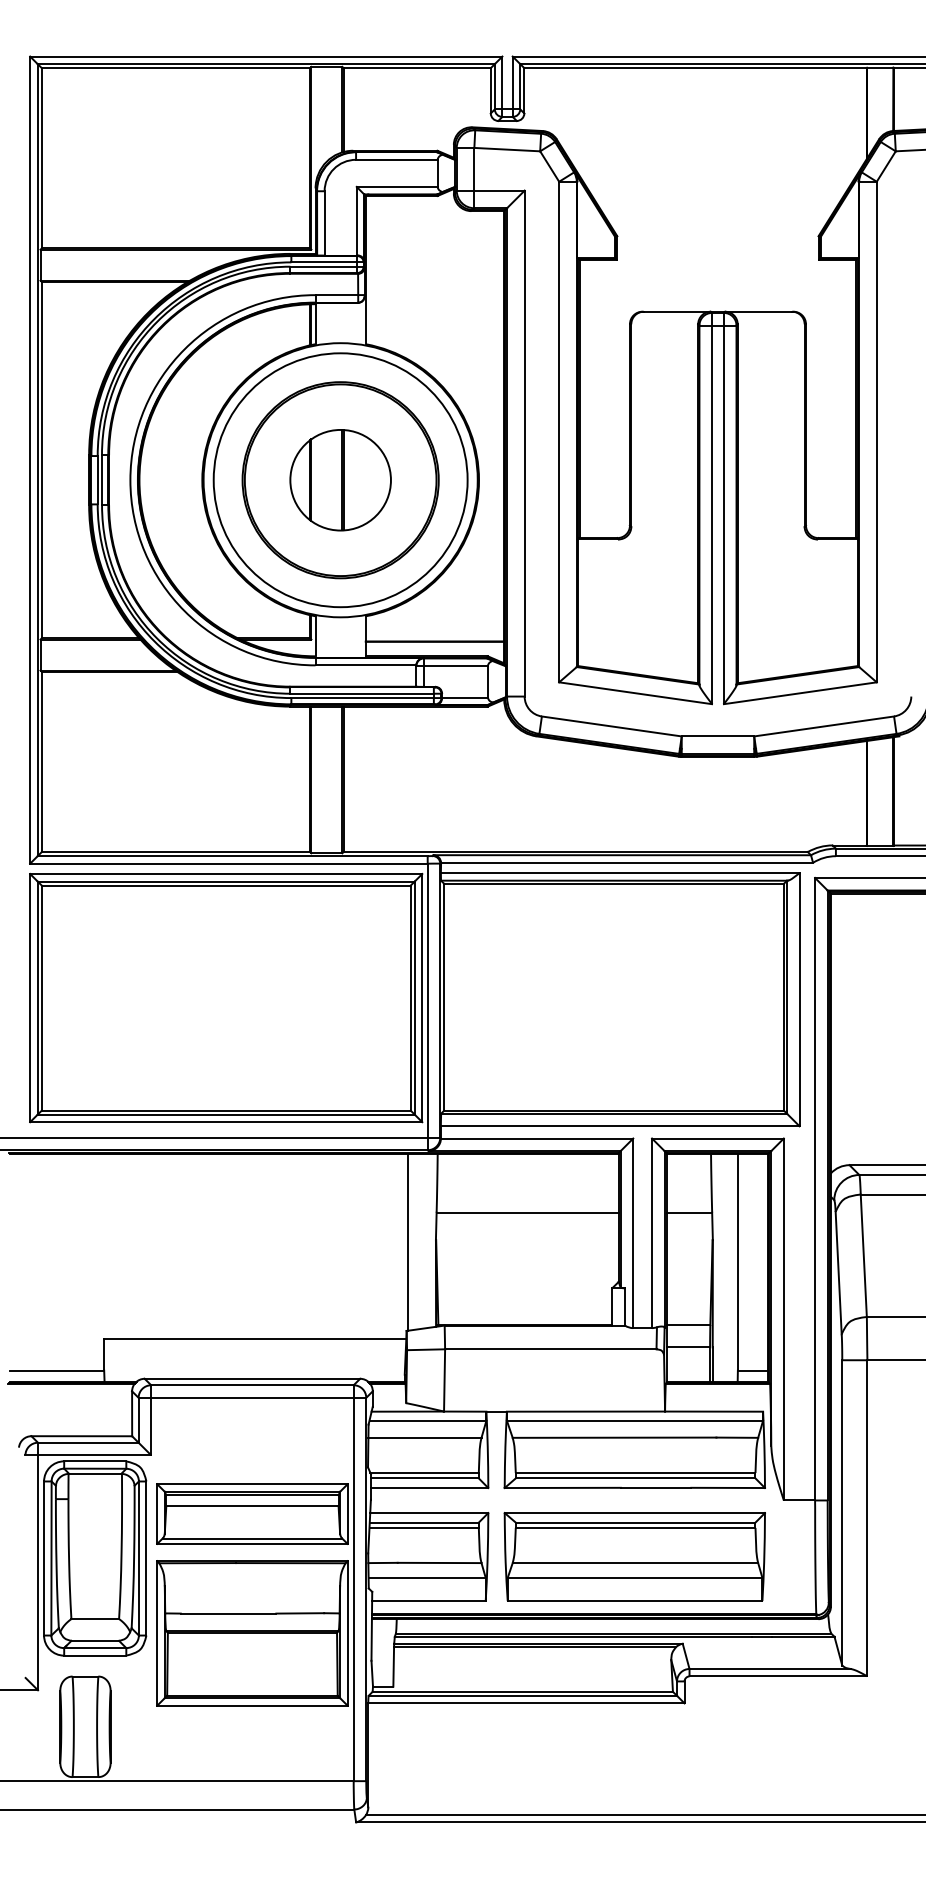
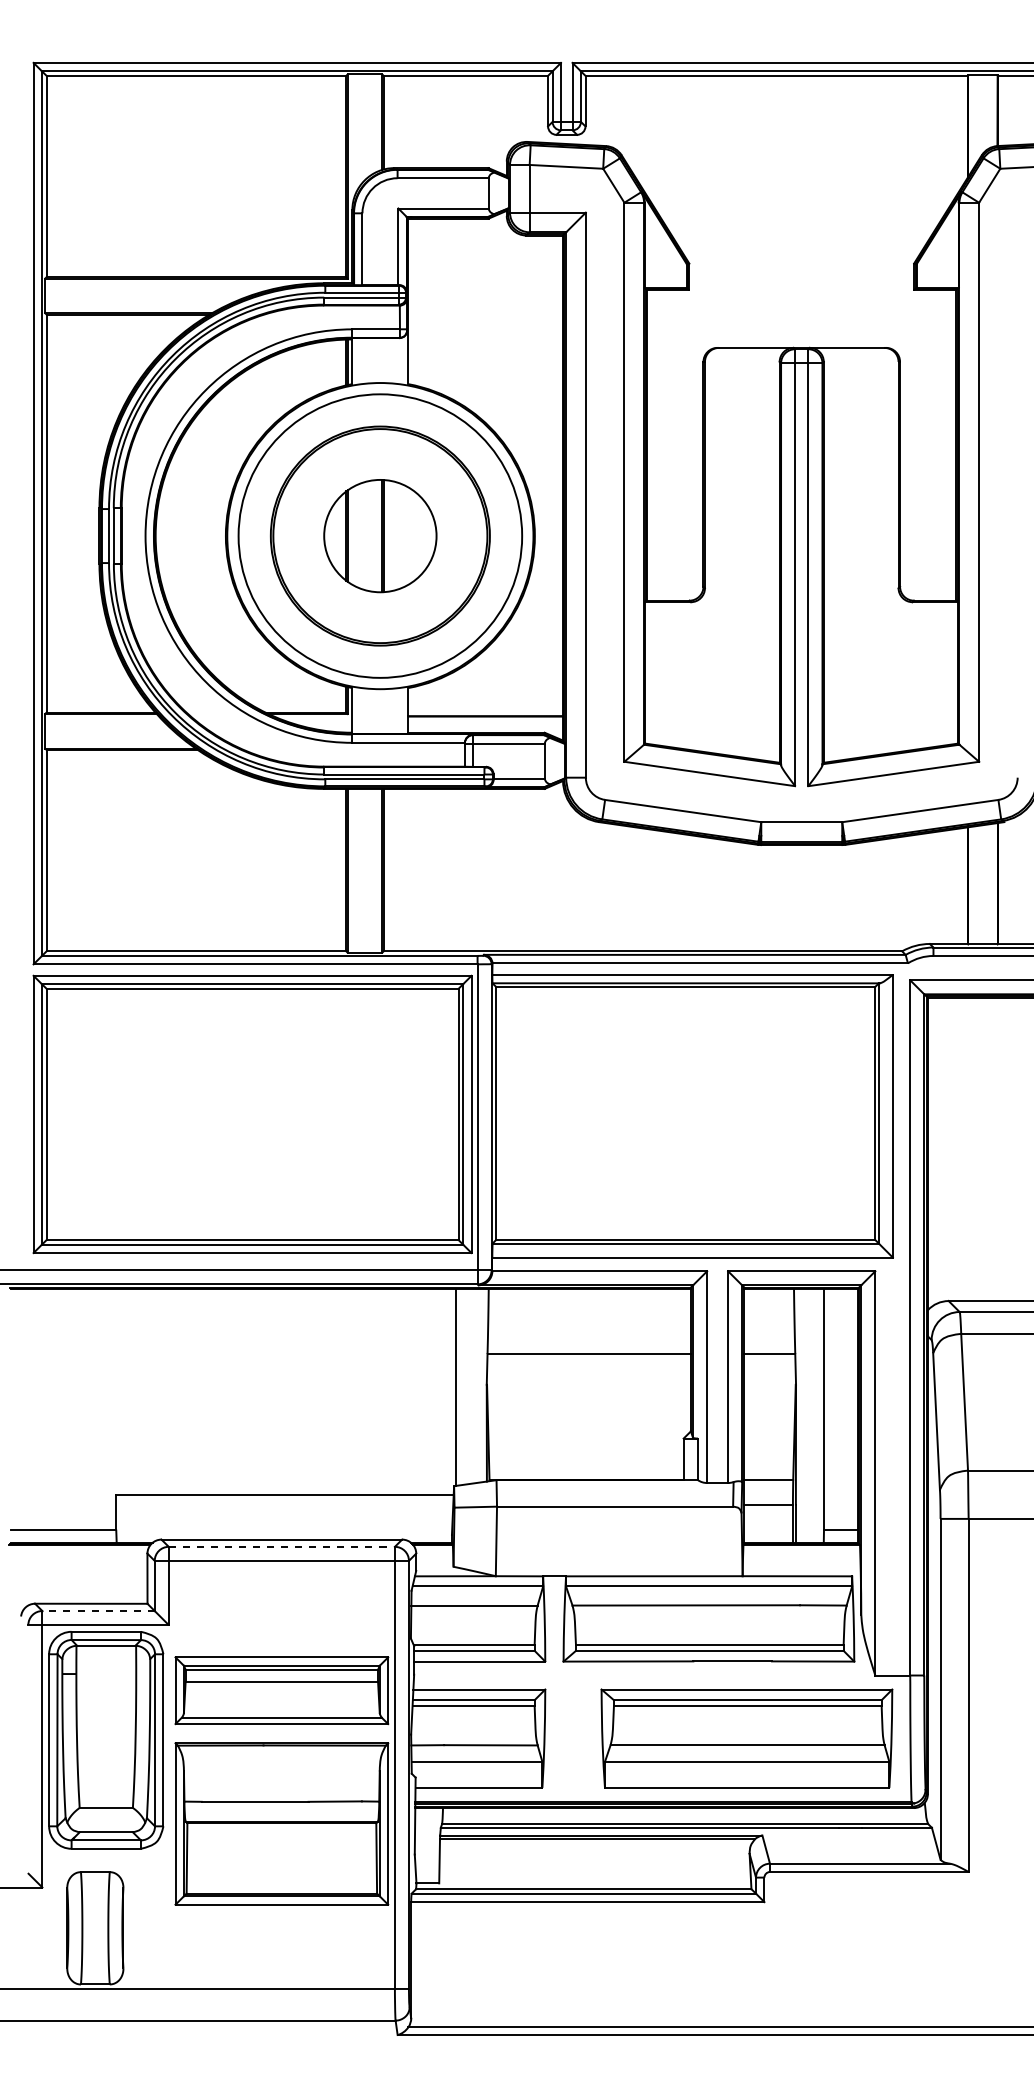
line: (253, 1384) -> (282, 1546), solid -> dashed
line: (88, 1443) -> (98, 1611), solid -> dashed
part: (634, 1556) -> (746, 1738), moved

